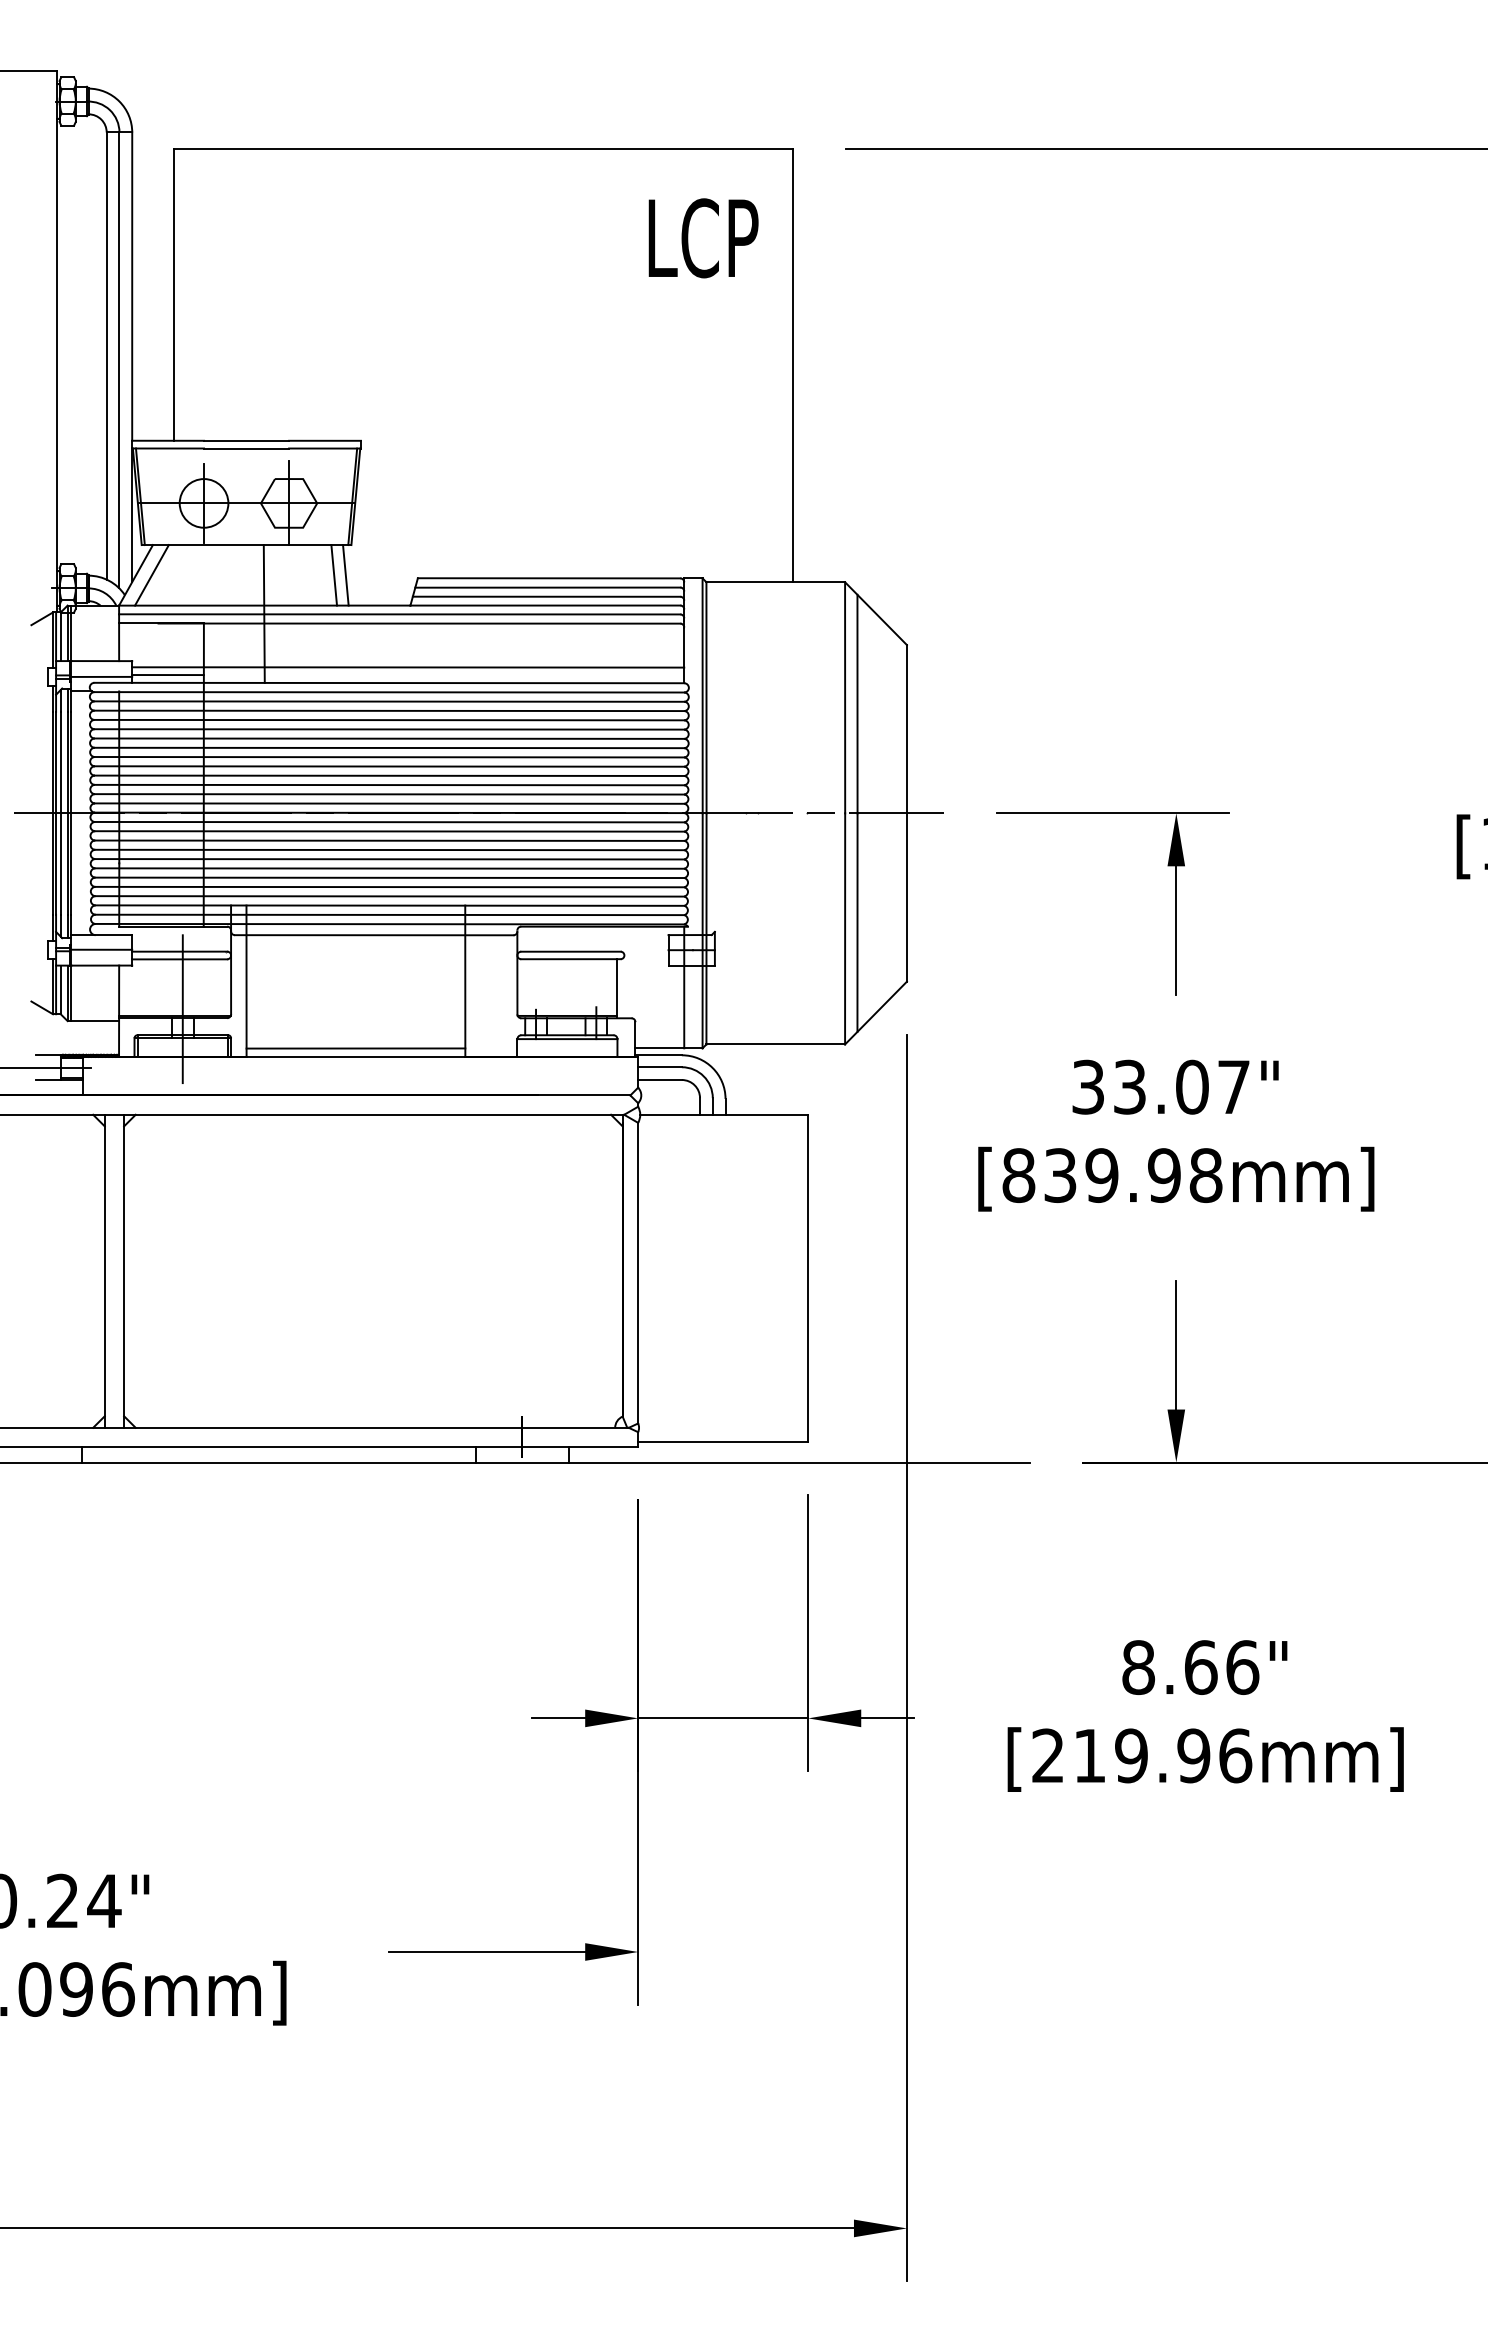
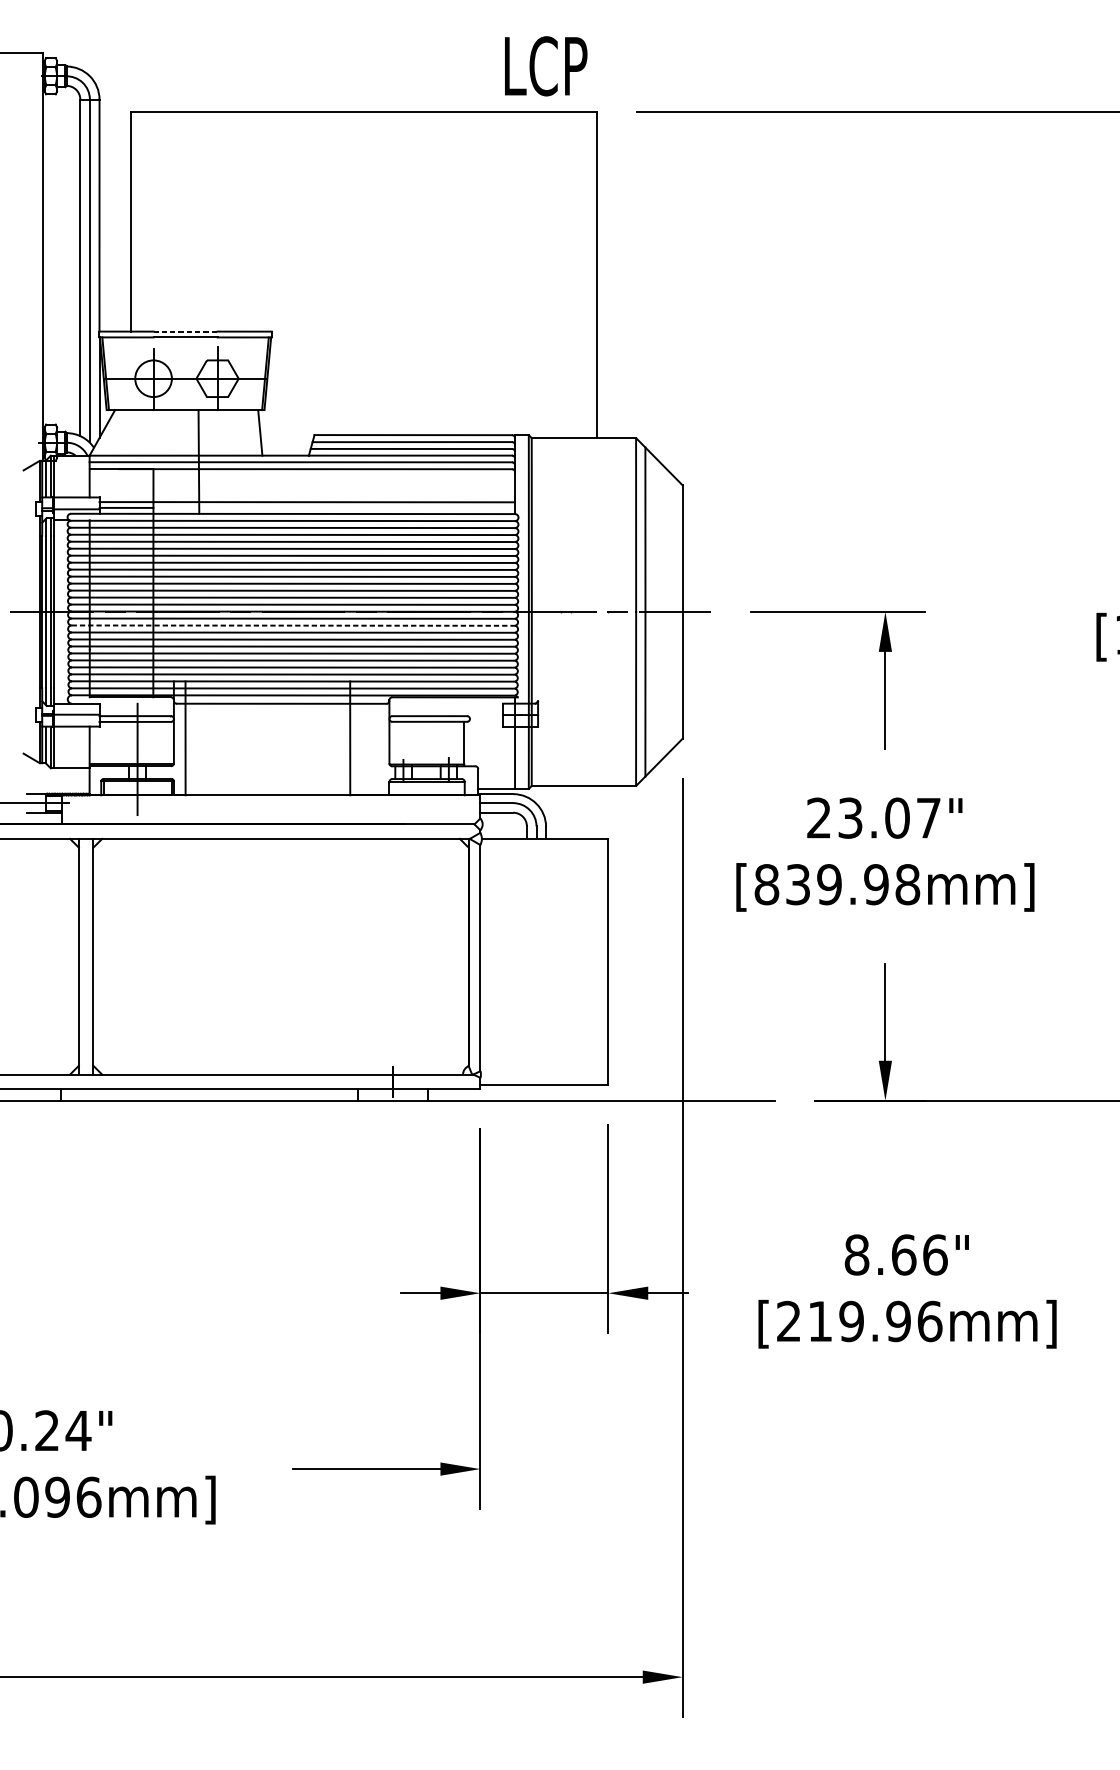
text: (703, 238) -> (546, 66), moved
line: (246, 440) -> (185, 331), solid -> dashed
line: (151, 575) -> (114, 433), removed
line: (334, 575) -> (251, 433), removed
line: (389, 831) -> (293, 625), solid -> dashed
line: (355, 1048) -> (267, 789), removed
text: (1087, 1087) -> (818, 818), 33.07" -> 23.07"

